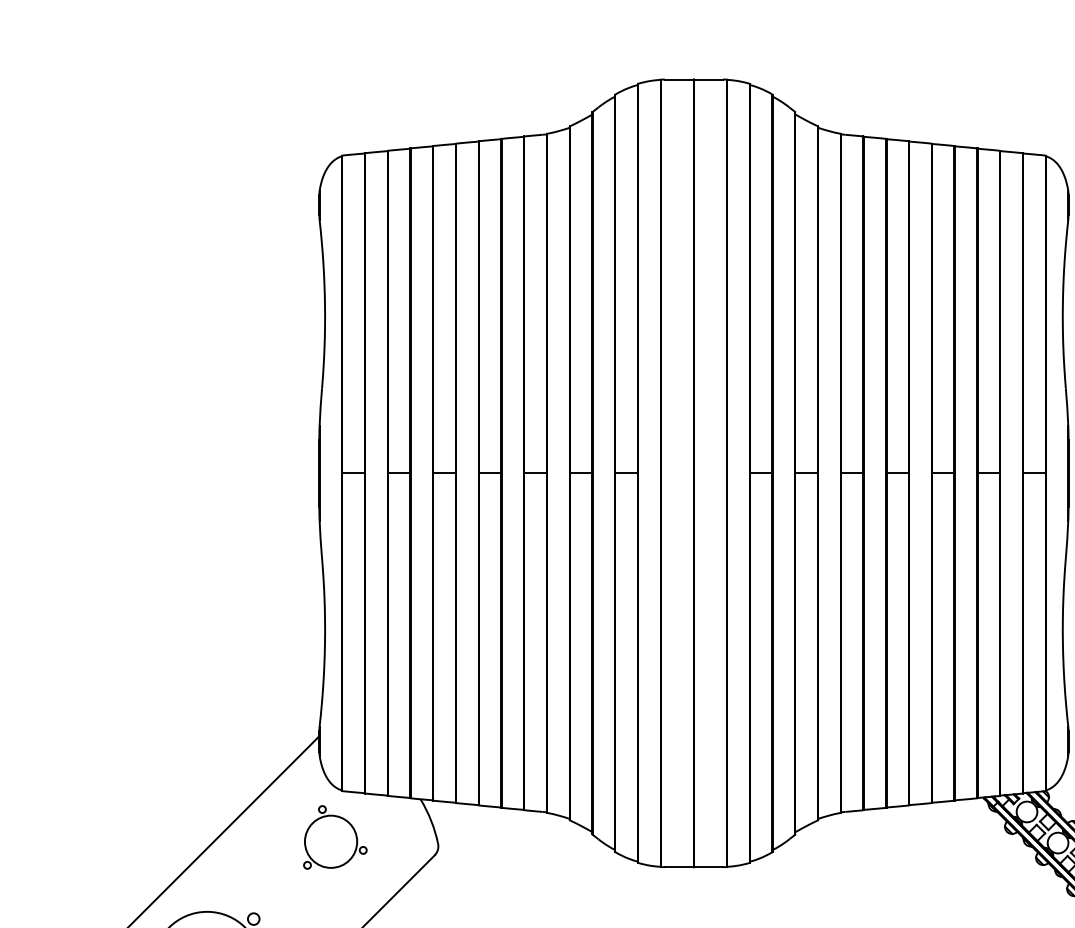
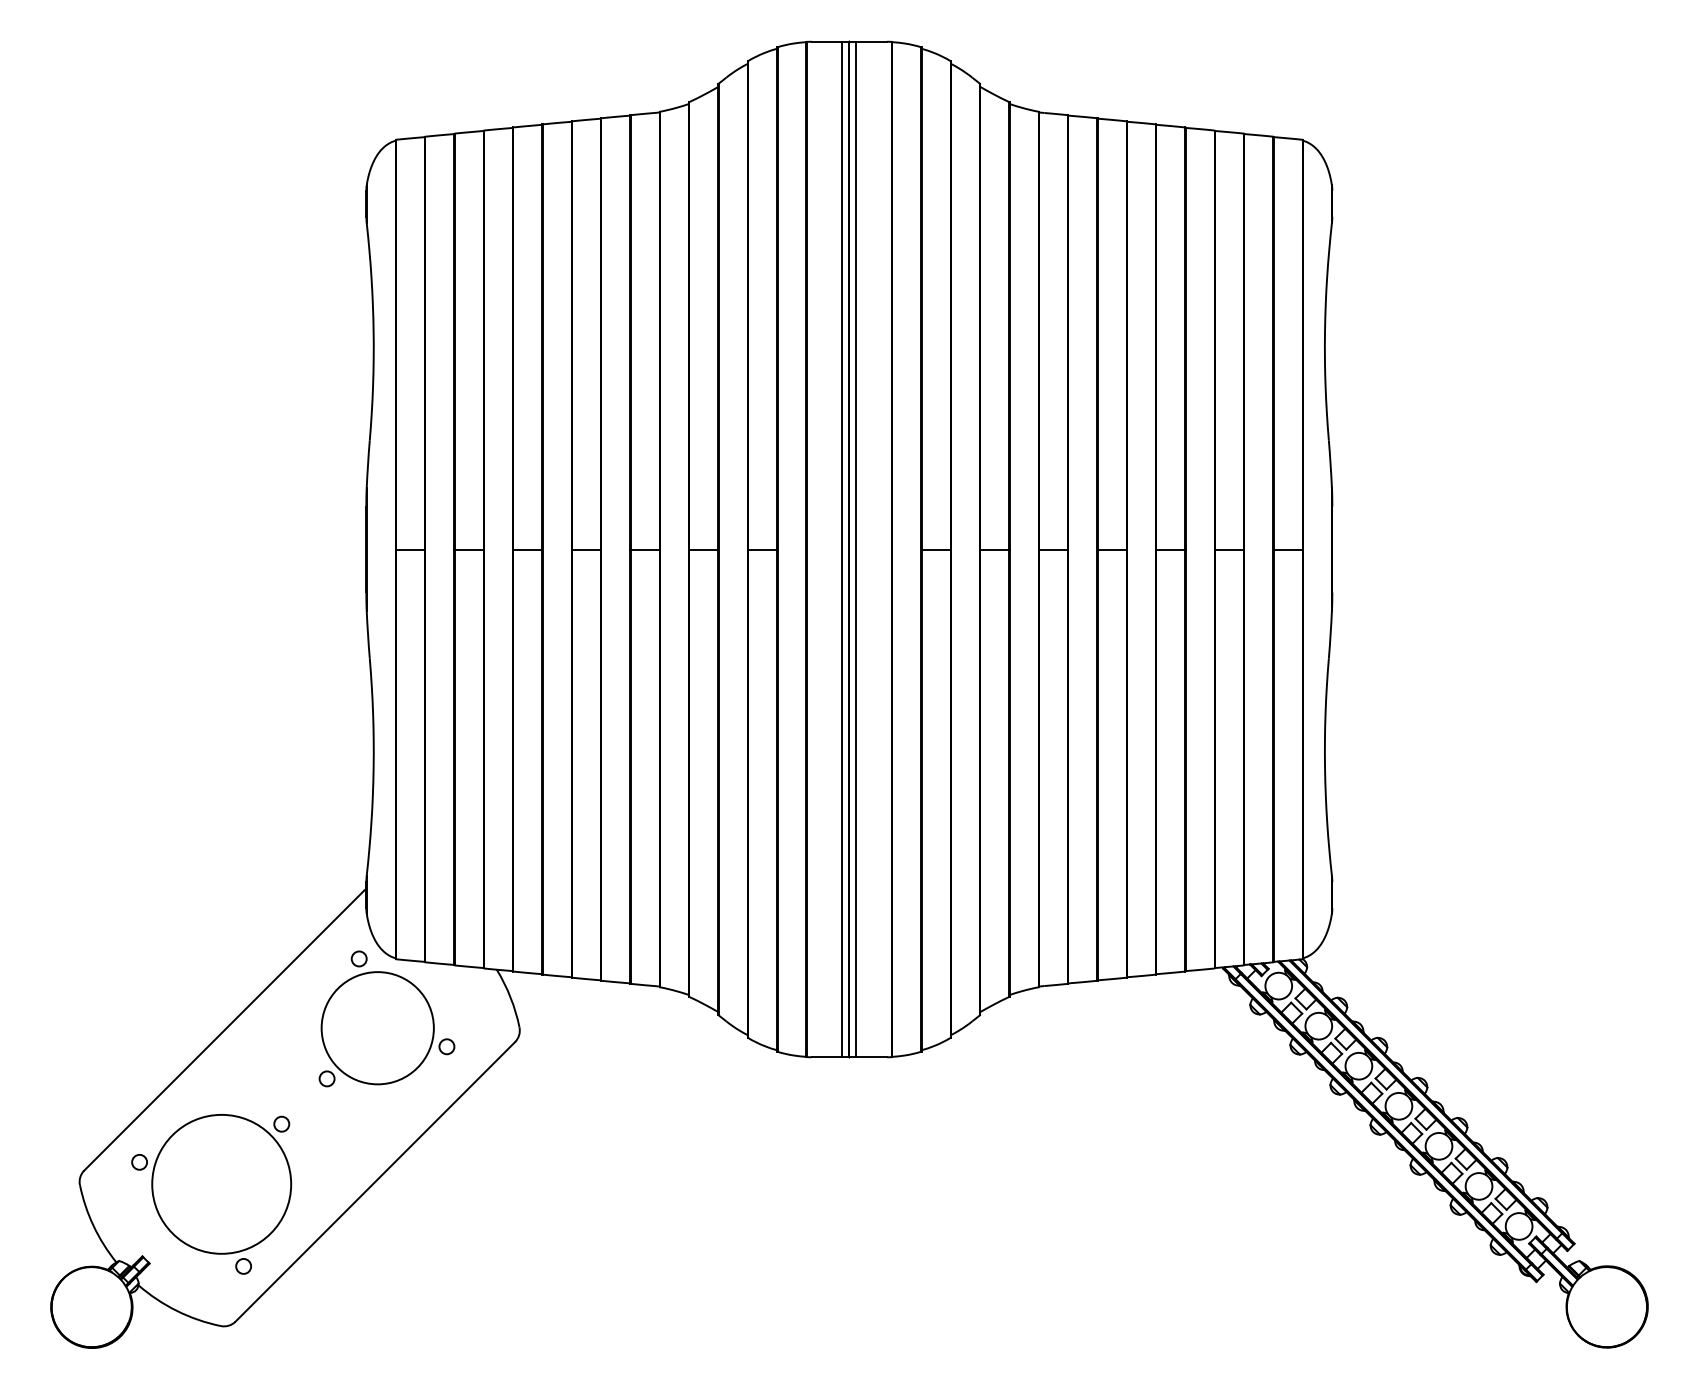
line: (688, 473) -> (842, 549), added
line: (699, 473) -> (856, 549), added
part: (334, 837) -> (386, 1018), size x1.67

